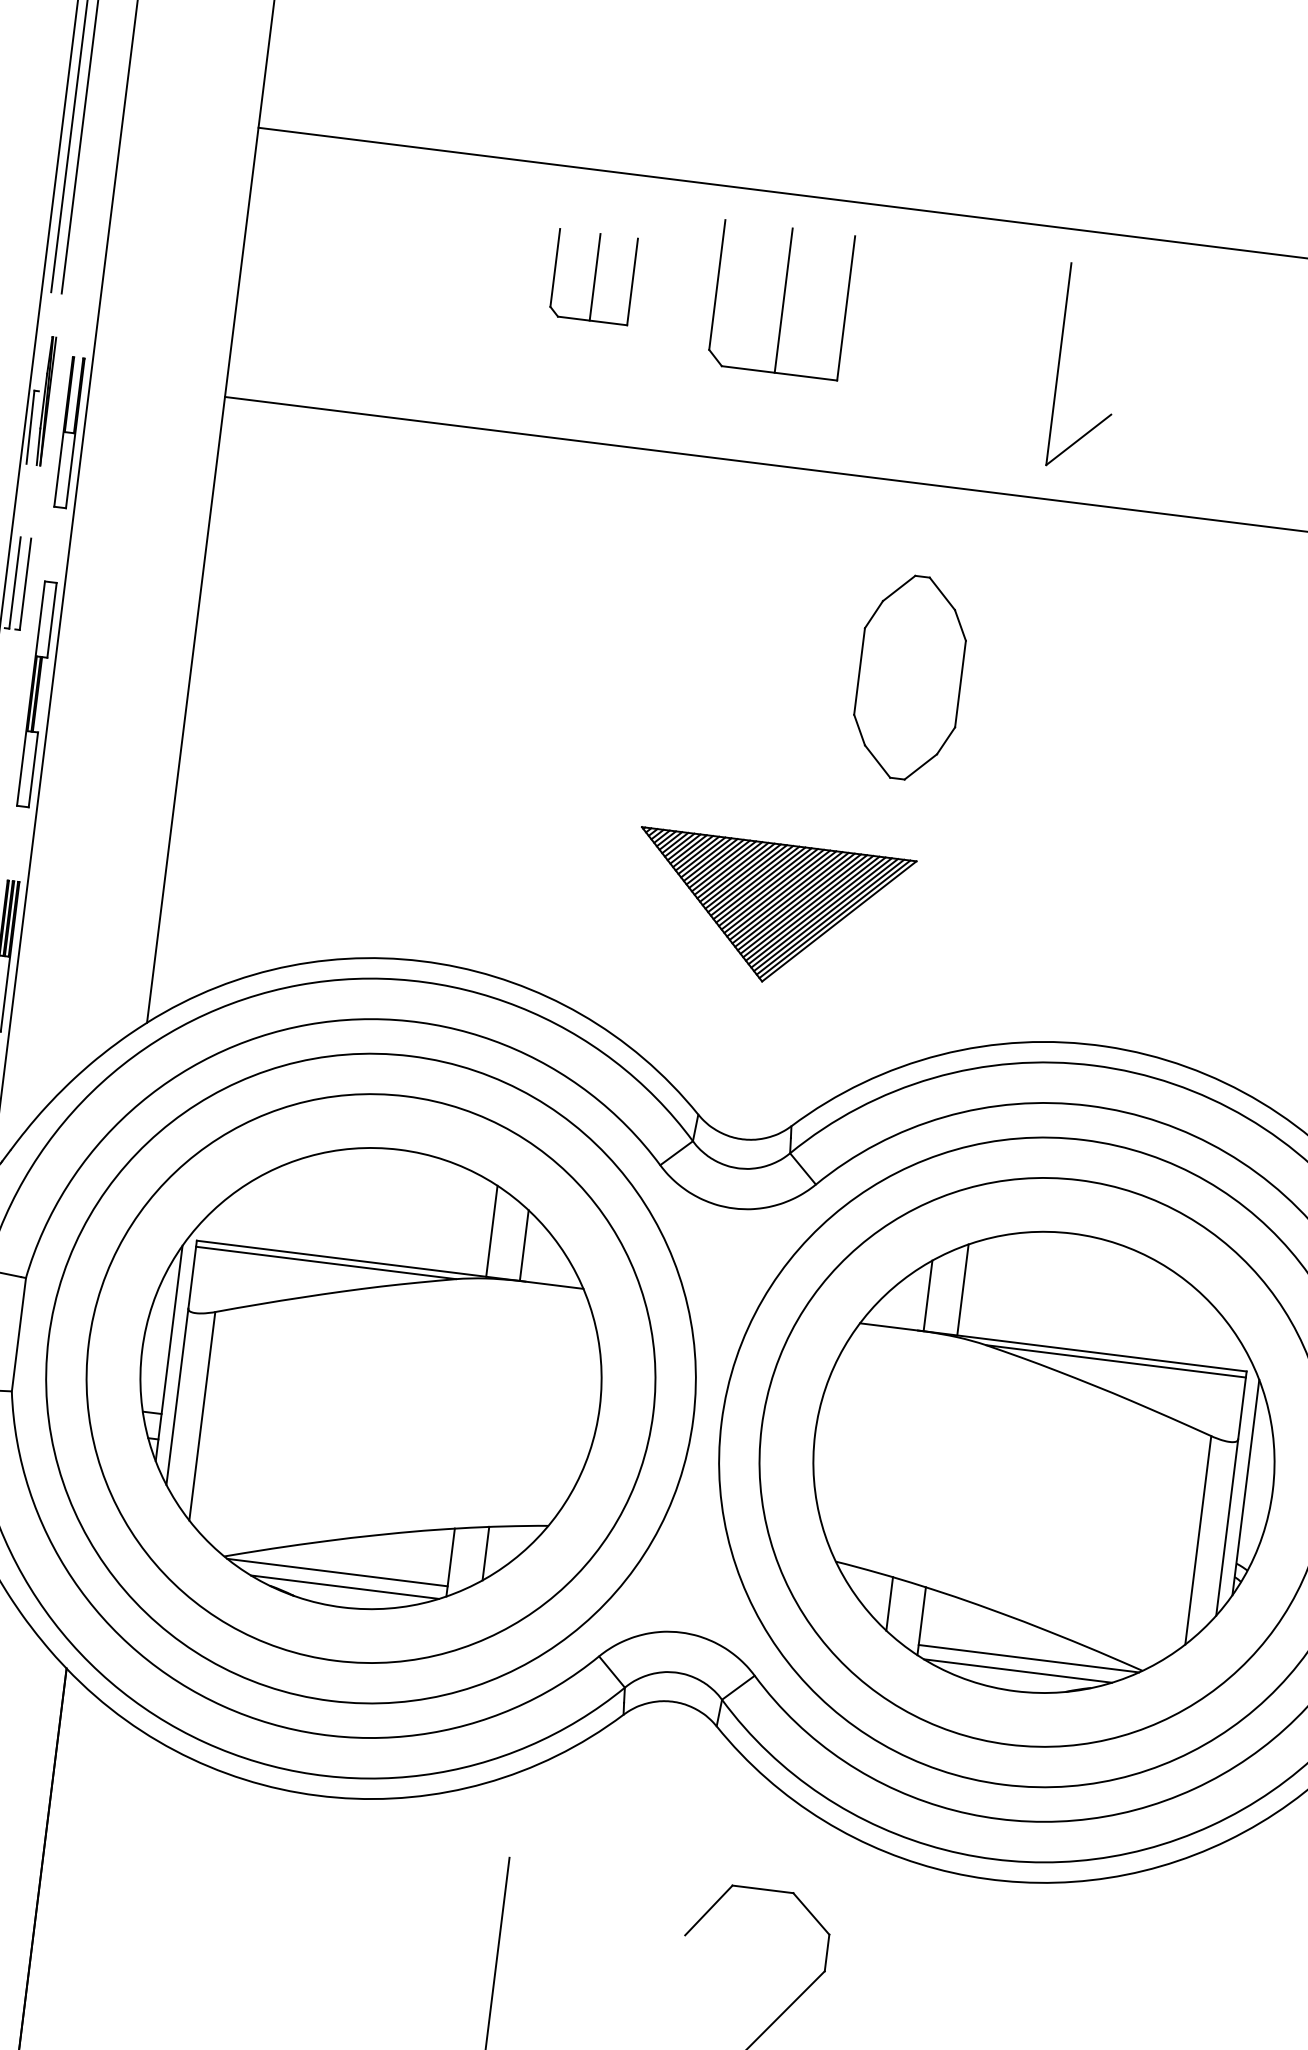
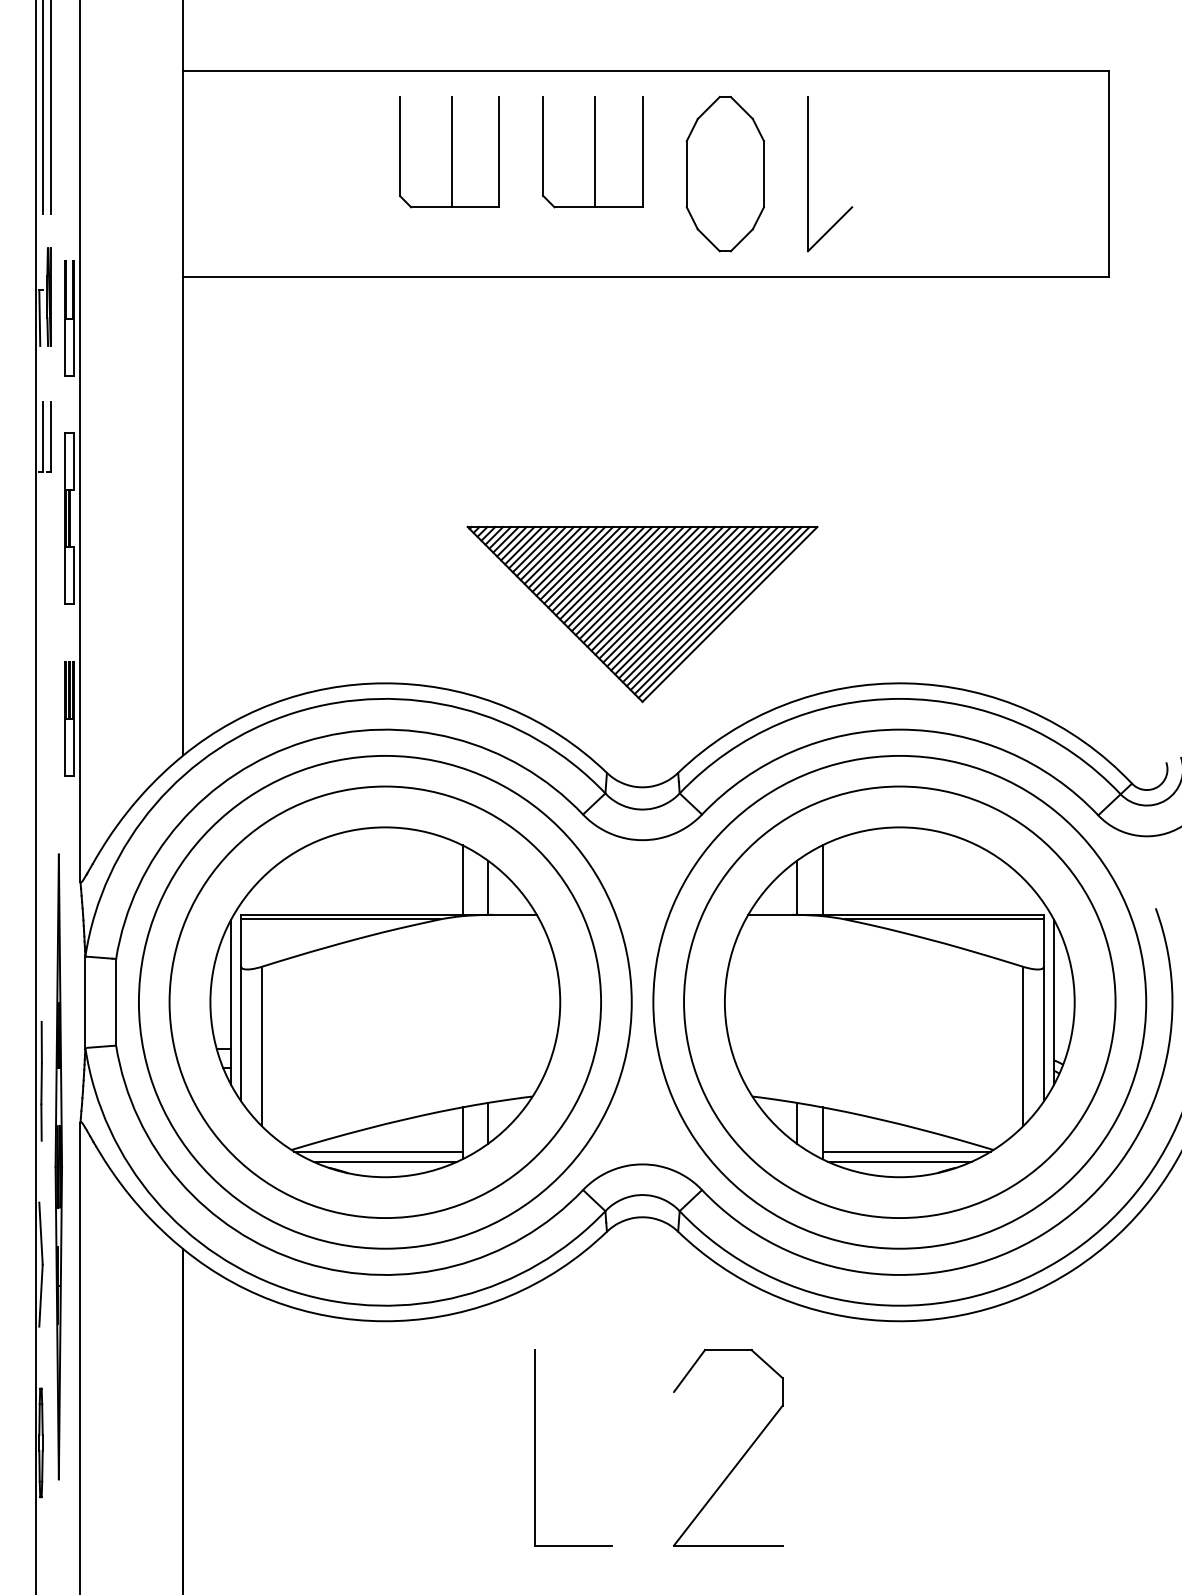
part: (593, 277) -> (449, 152), size x1.67
part: (908, 678) -> (724, 174), moved
part: (770, 911) -> (642, 613), size x1.67

